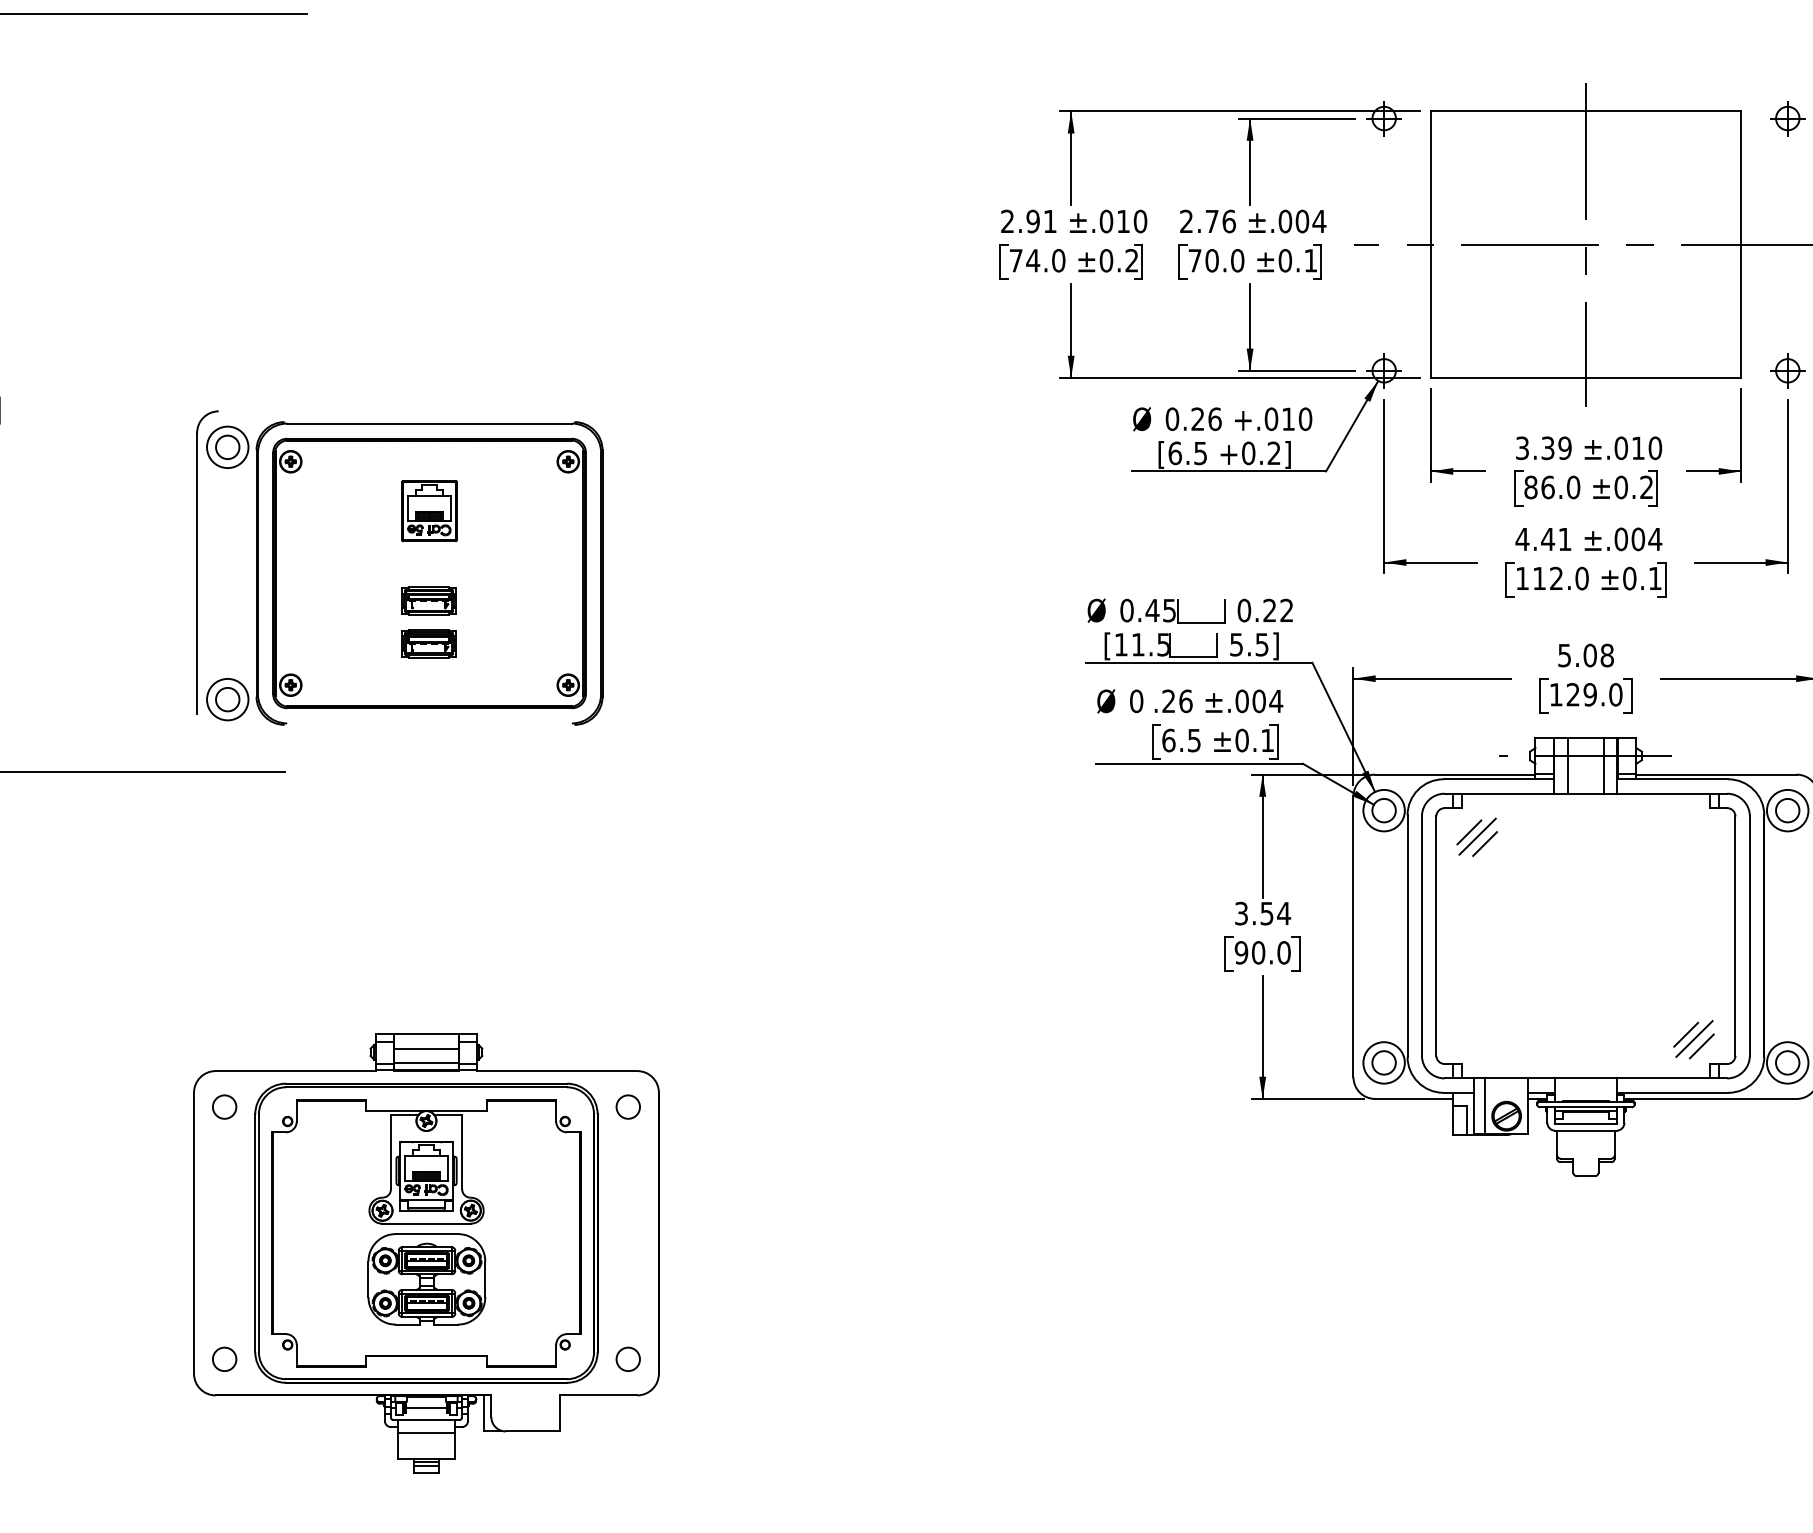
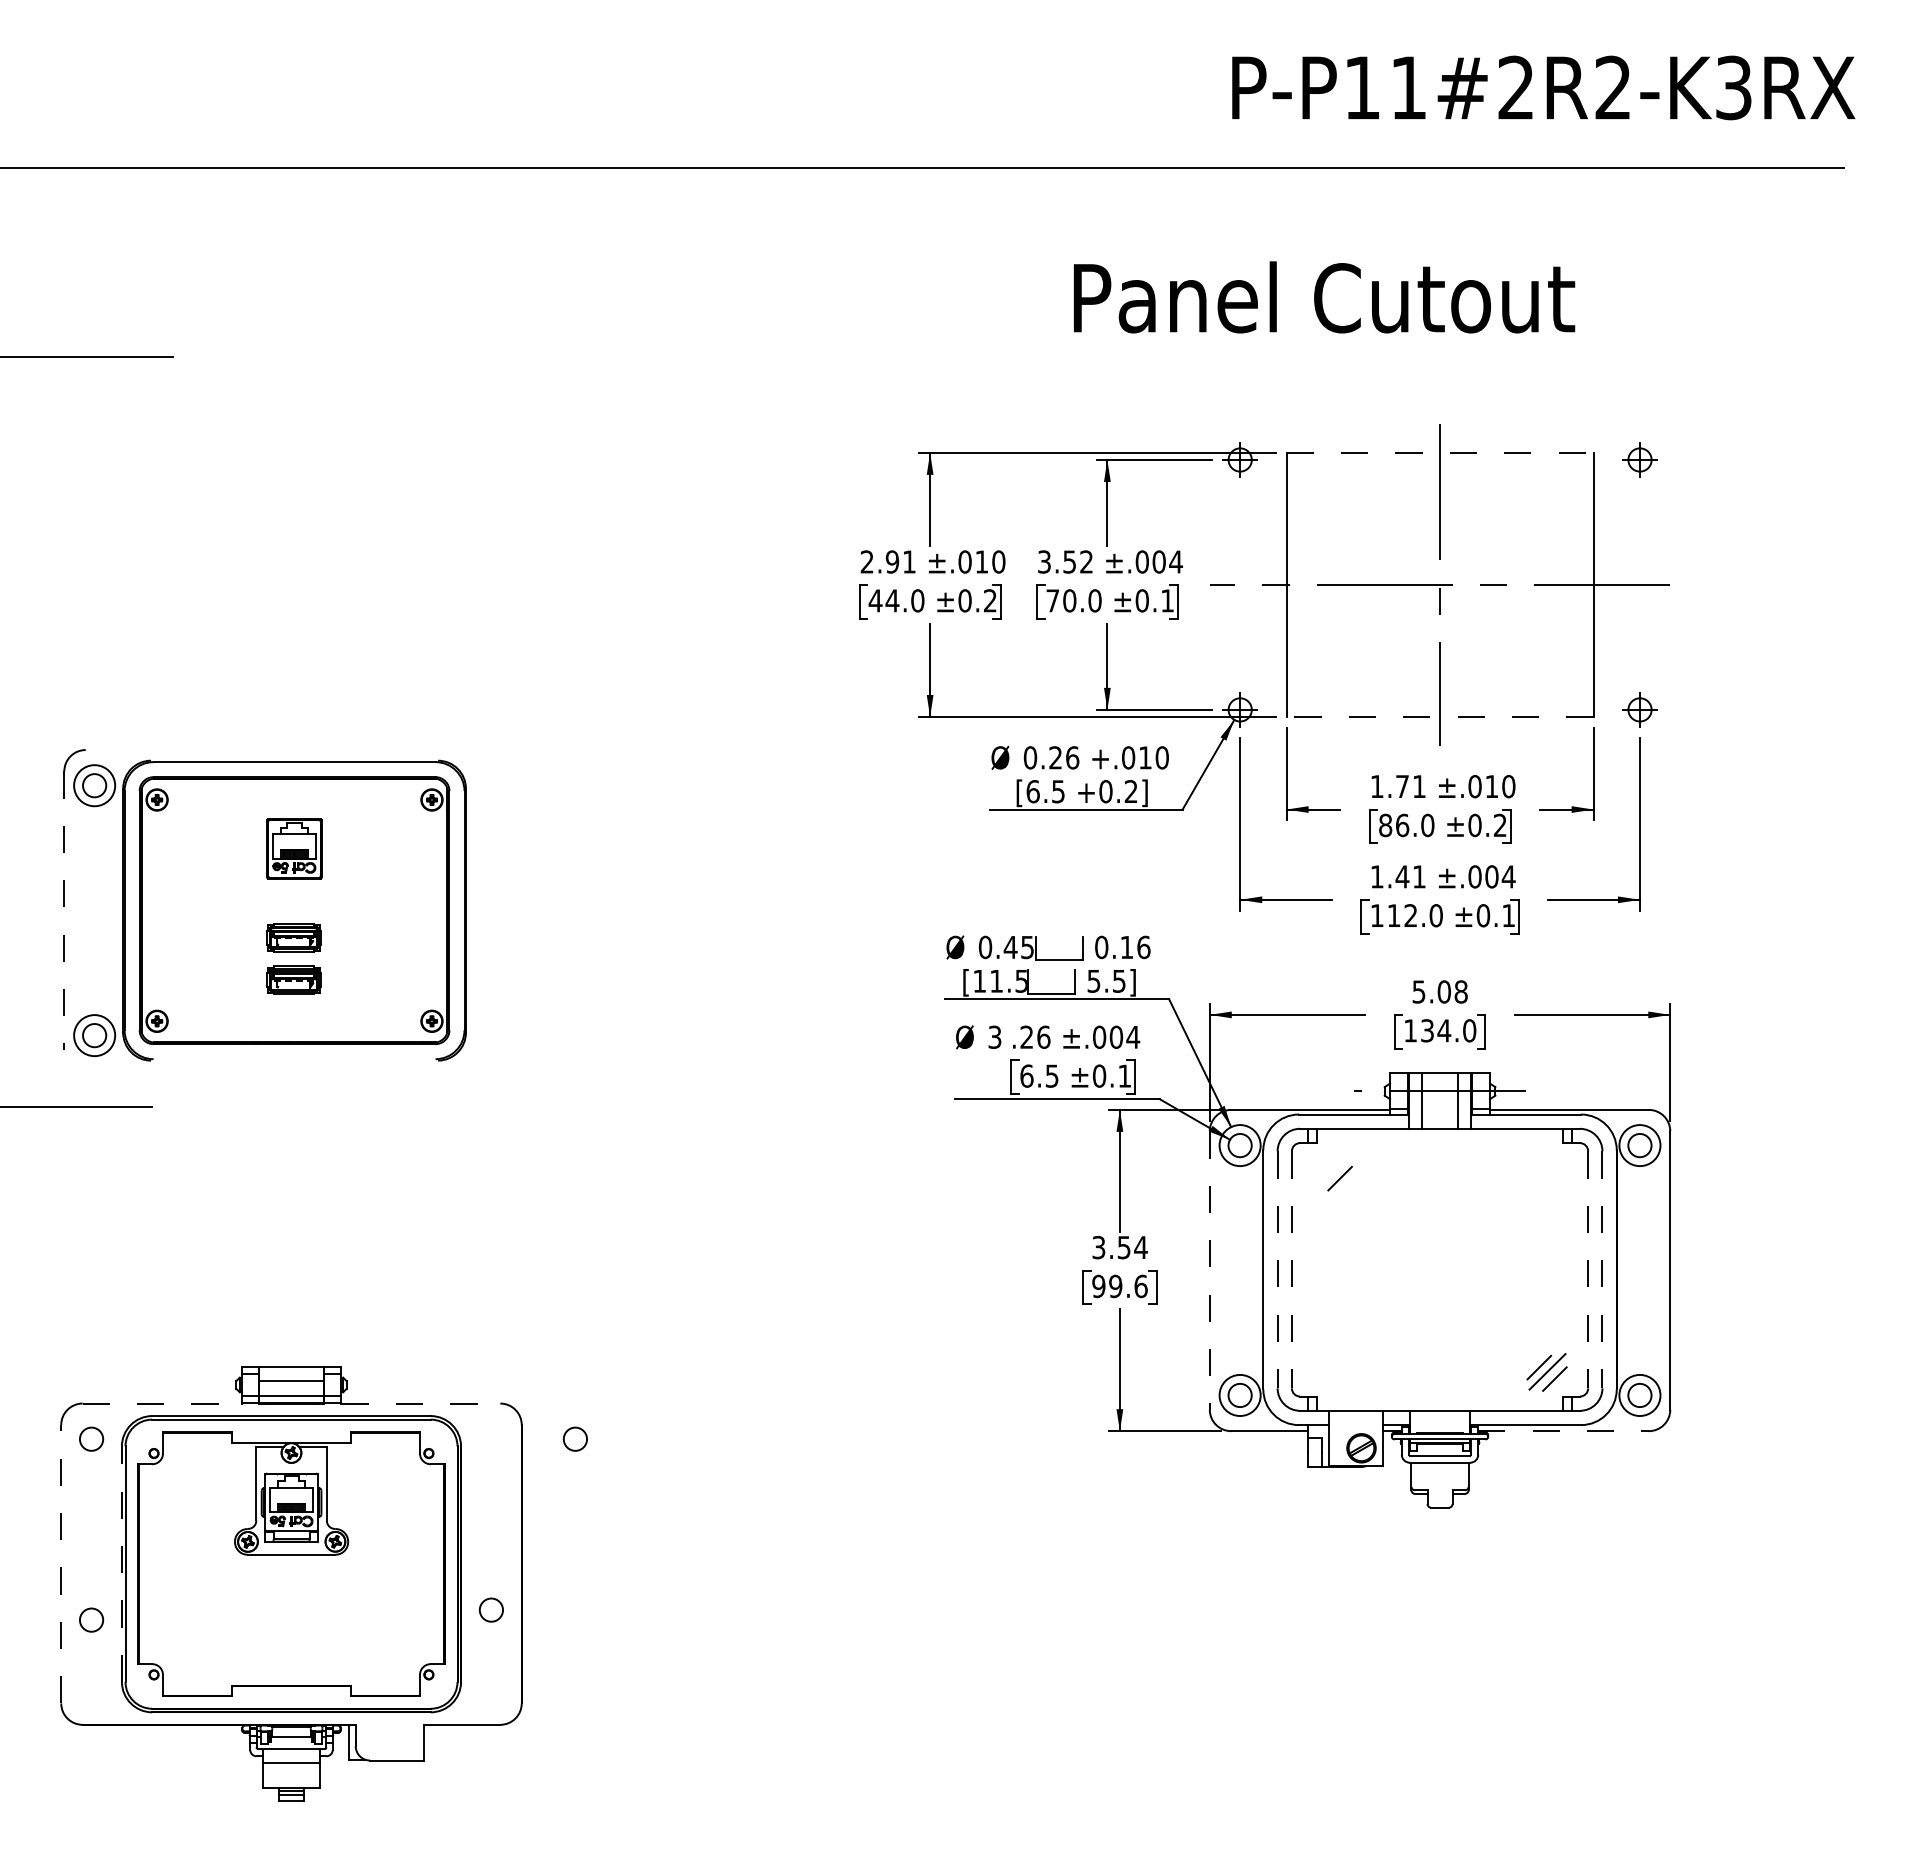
line: (1586, 110) -> (1440, 452), solid -> dashed
text: (1207, 221) -> (1065, 561), 2.76 -> 3.52
text: (1016, 260) -> (875, 600), 74.0 -> 44.0
line: (1586, 378) -> (1440, 717), solid -> dashed
text: (1542, 448) -> (1397, 786), 3.39 -> 1.71
text: (1522, 539) -> (1377, 876), 4.41 -> 1.41
line: (197, 574) -> (64, 911), solid -> dashed
text: (1278, 610) -> (1135, 947), 0.22 -> 0.16
text: (1582, 694) -> (1436, 1030), 129.0 -> 134.0
text: (1136, 700) -> (994, 1036), 0 -> 3
part: (1476, 836) -> (1331, 1171), removed
line: (1421, 935) -> (1277, 1269), solid -> dashed
line: (1435, 935) -> (1291, 1269), solid -> dashed
line: (1735, 935) -> (1588, 1269), solid -> dashed
line: (1749, 935) -> (1602, 1269), solid -> dashed
line: (1353, 937) -> (1209, 1271), solid -> dashed
text: (1271, 952) -> (1128, 1286), 90.0 -> 99.6
line: (296, 1071) -> (162, 1403), solid -> dashed
line: (557, 1071) -> (421, 1403), solid -> dashed
line: (1711, 1099) -> (1564, 1431), solid -> dashed
circle: (627, 1106) -> (574, 1438), moved
line: (1485, 1106) -> (1340, 1438), removed
line: (194, 1232) -> (61, 1563), solid -> dashed
line: (254, 1233) -> (121, 1564), solid -> dashed
part: (426, 1278) -> (291, 1609), removed
circle: (224, 1358) -> (91, 1619), moved
circle: (627, 1358) -> (490, 1609), moved

